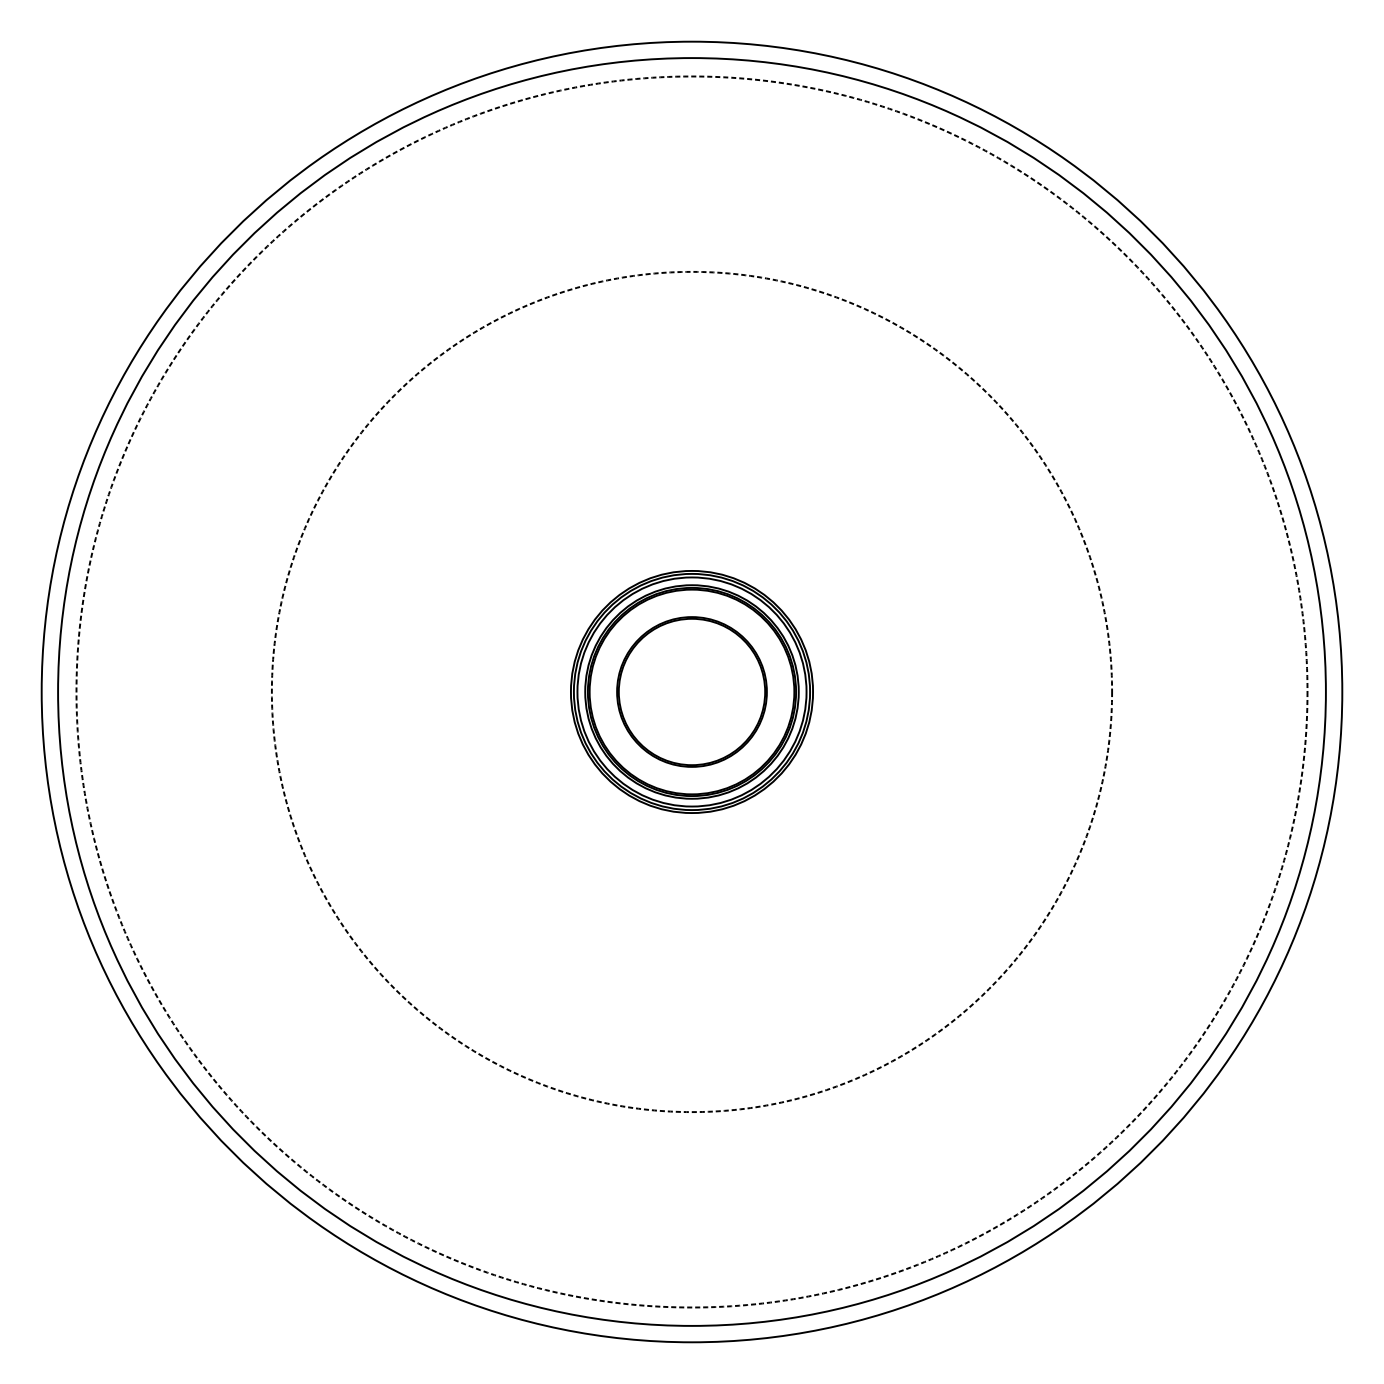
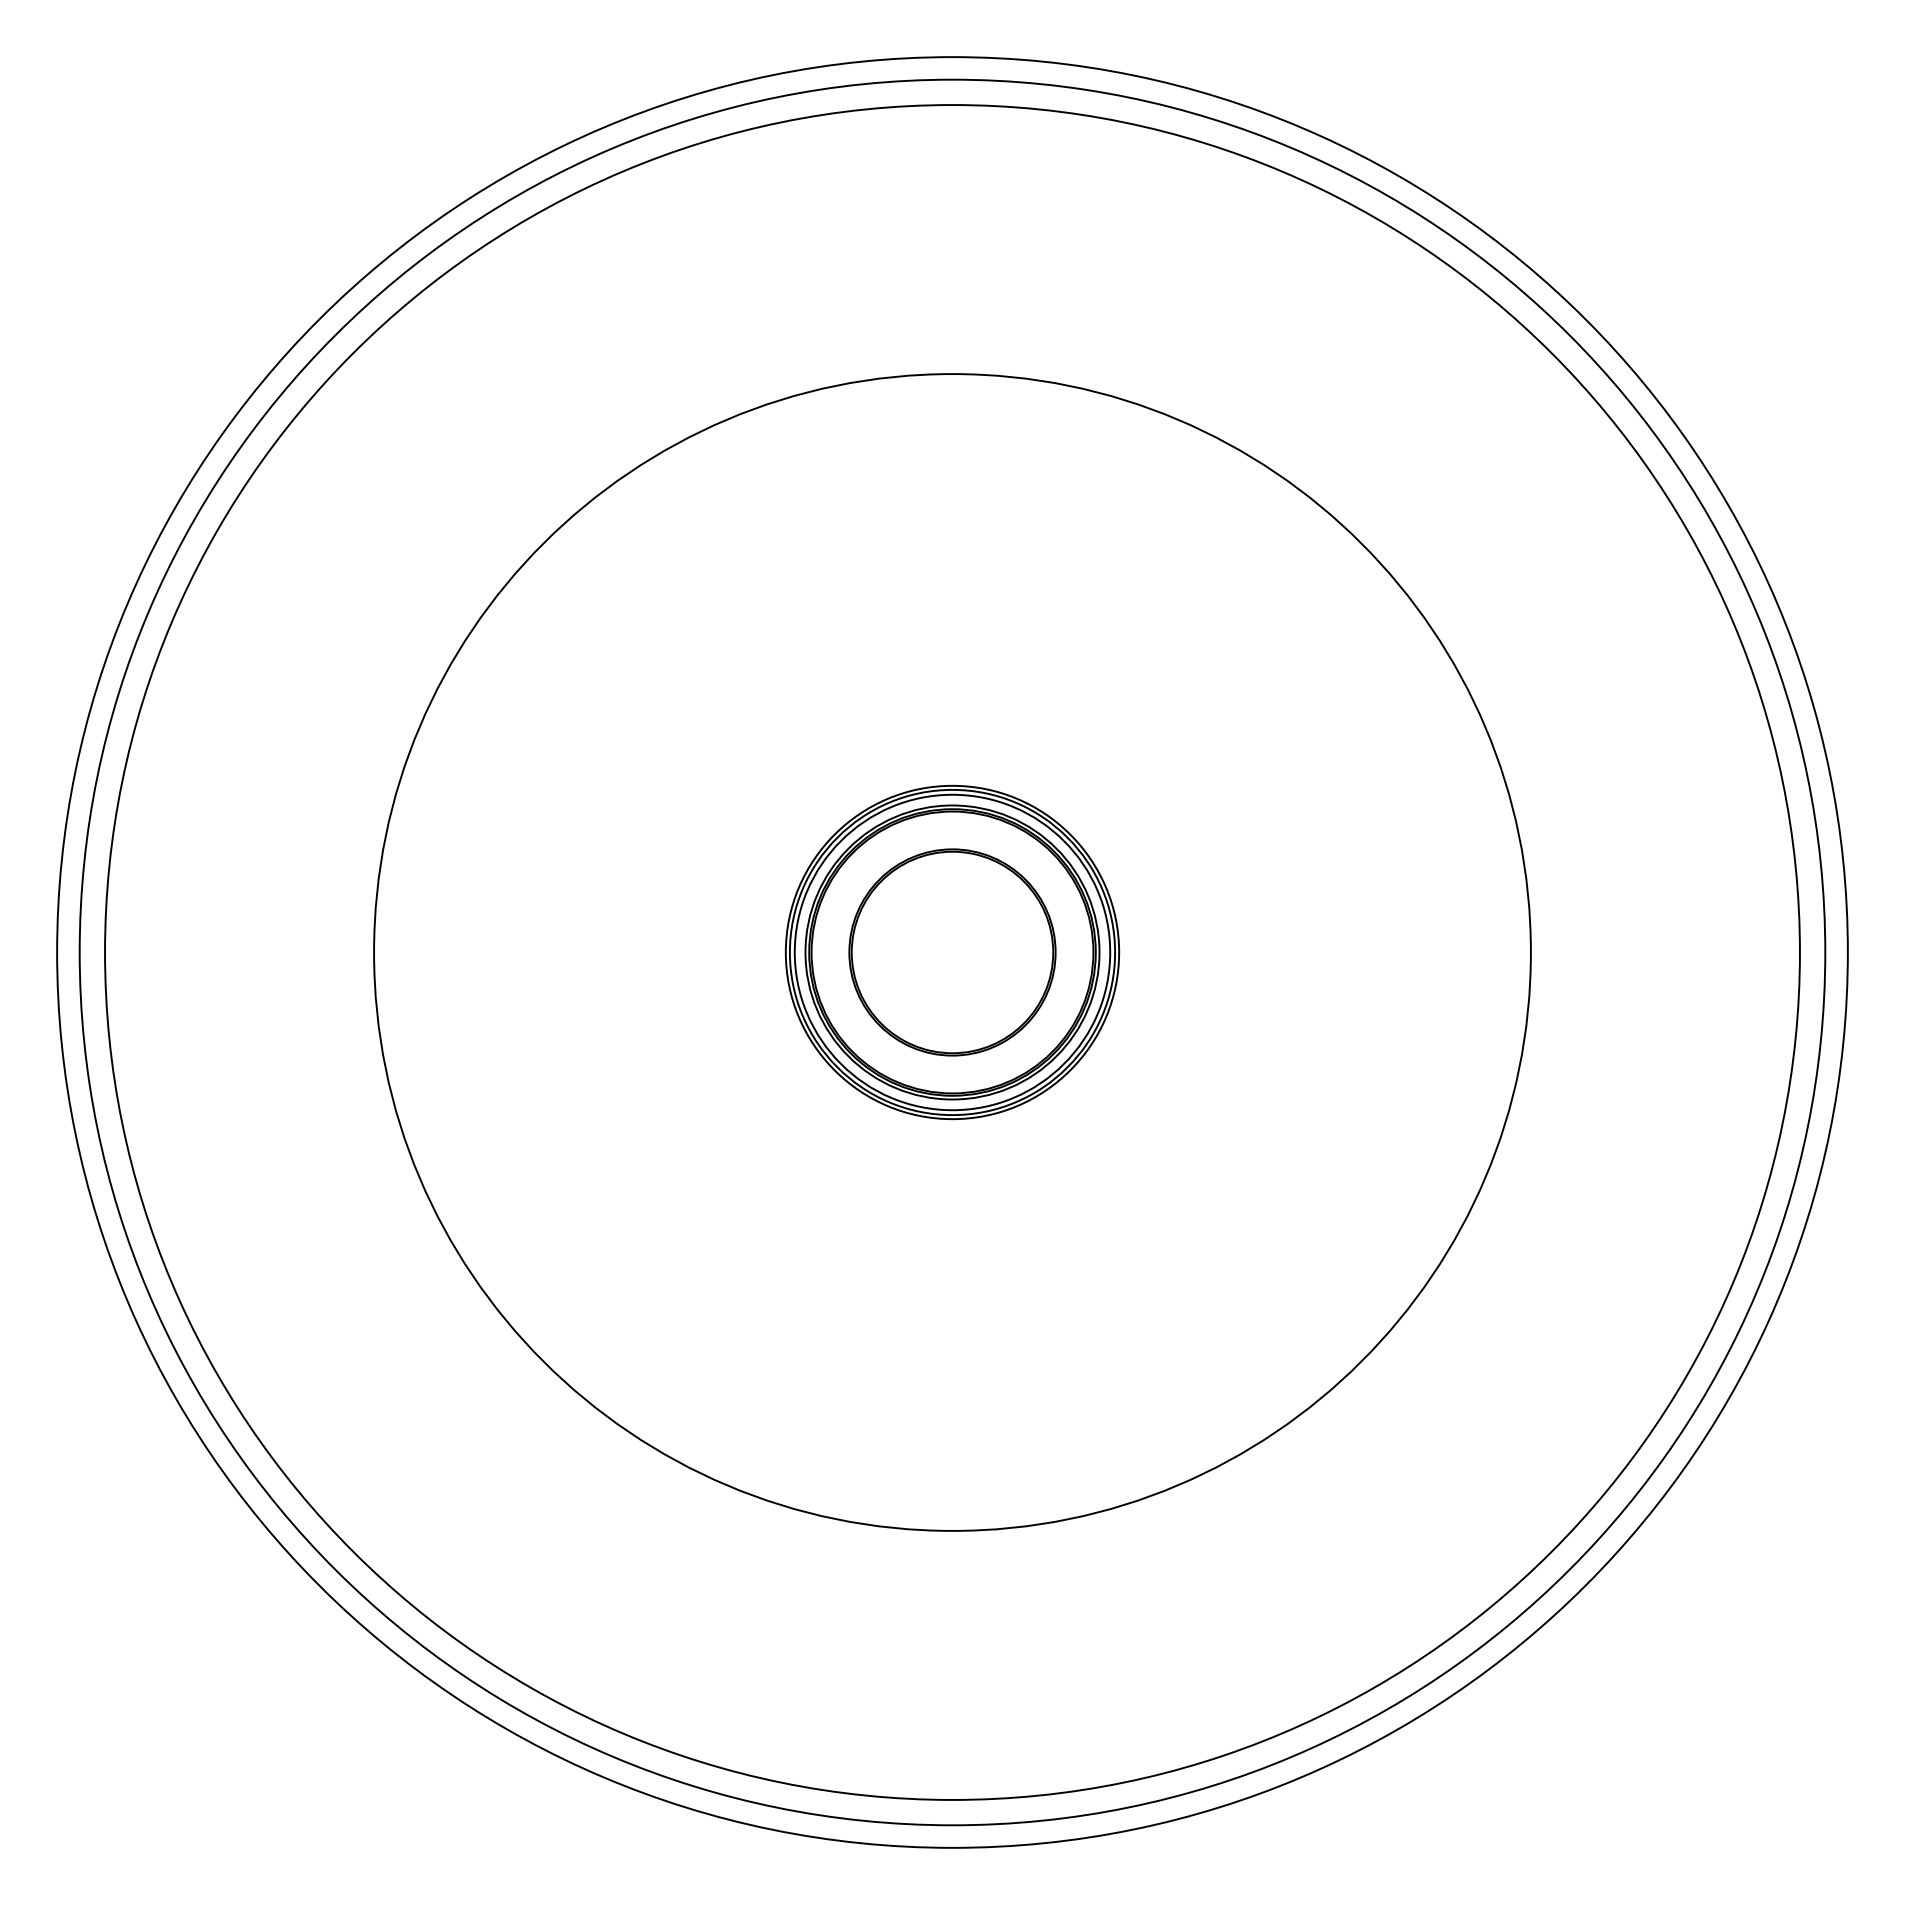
circle: (692, 692) -> (952, 952), dashed -> solid
circle: (692, 692) -> (952, 952), dashed -> solid

